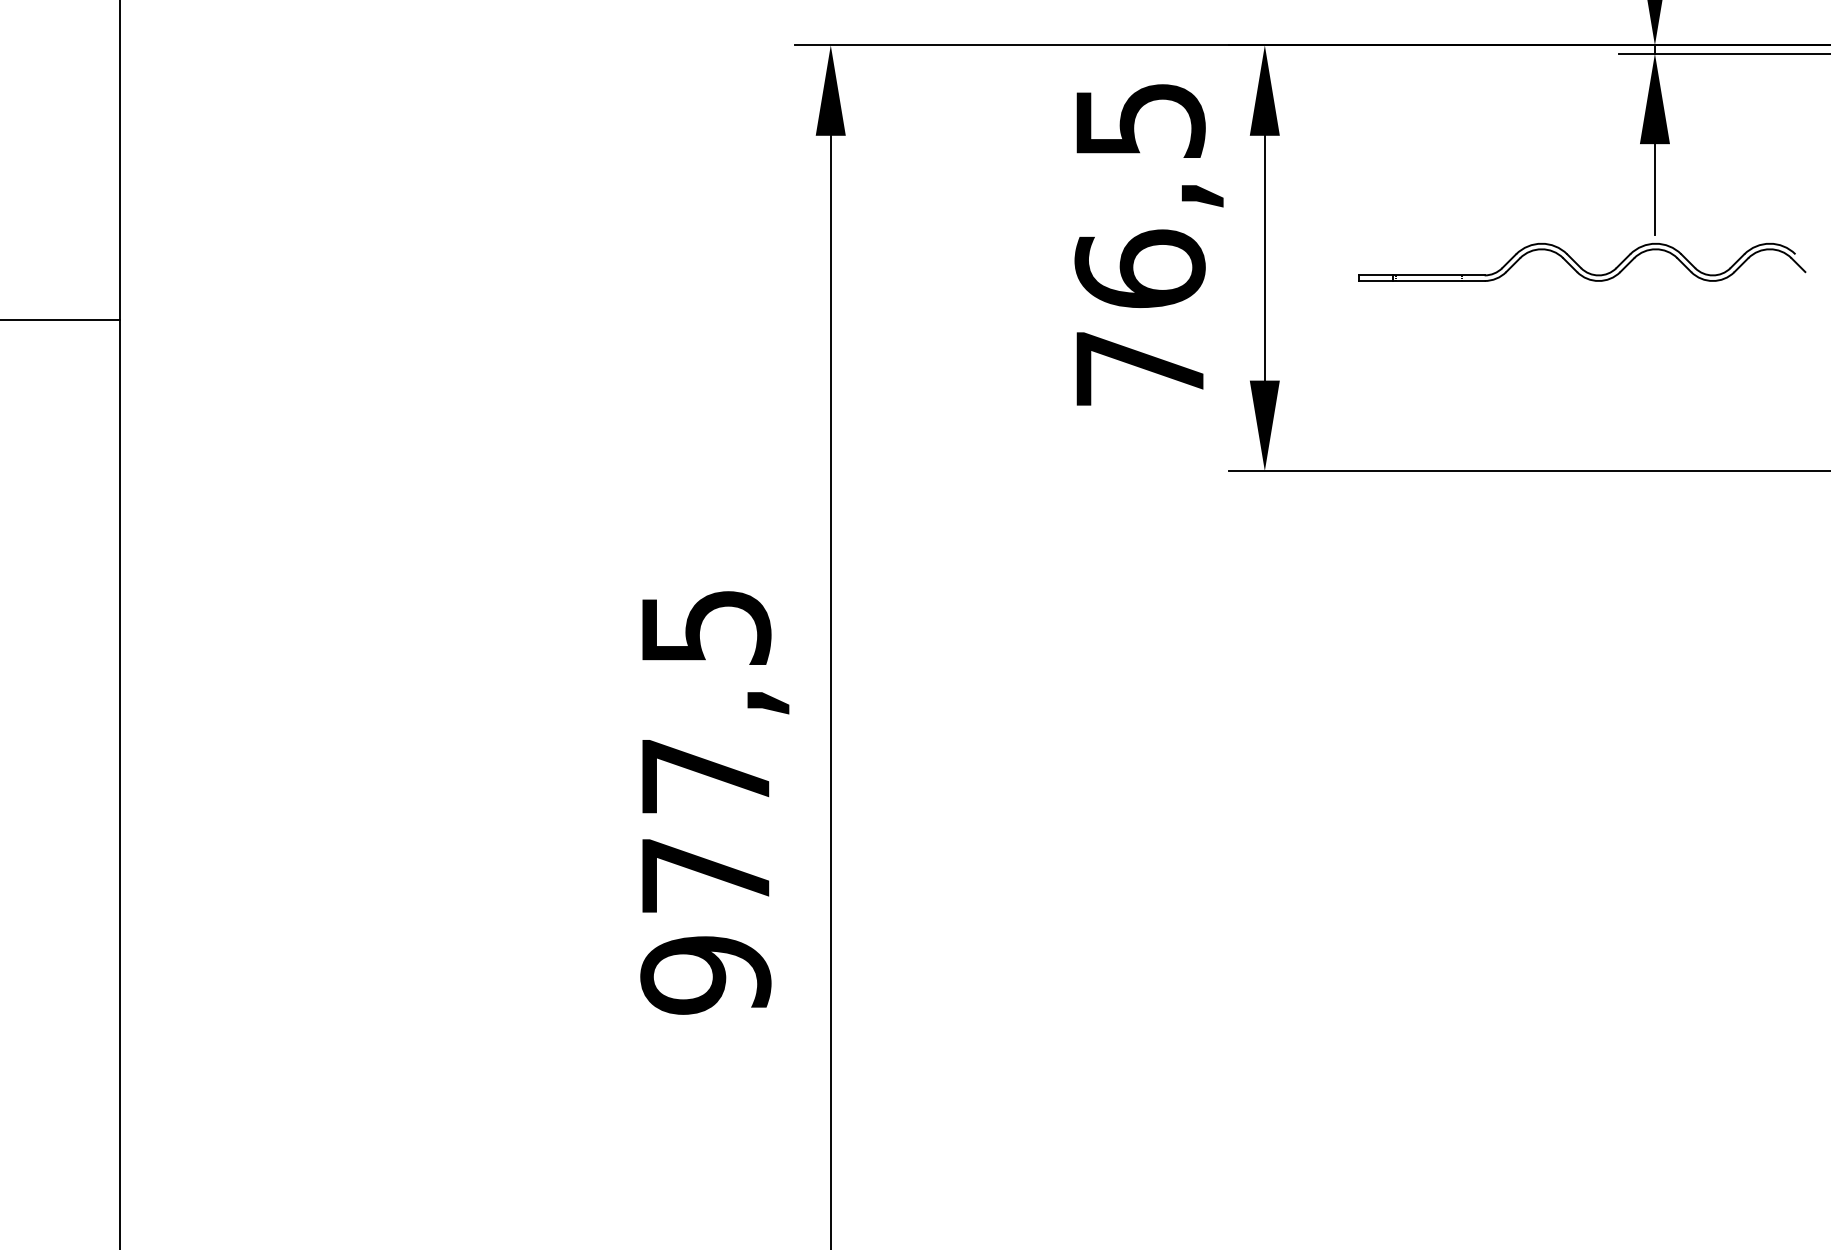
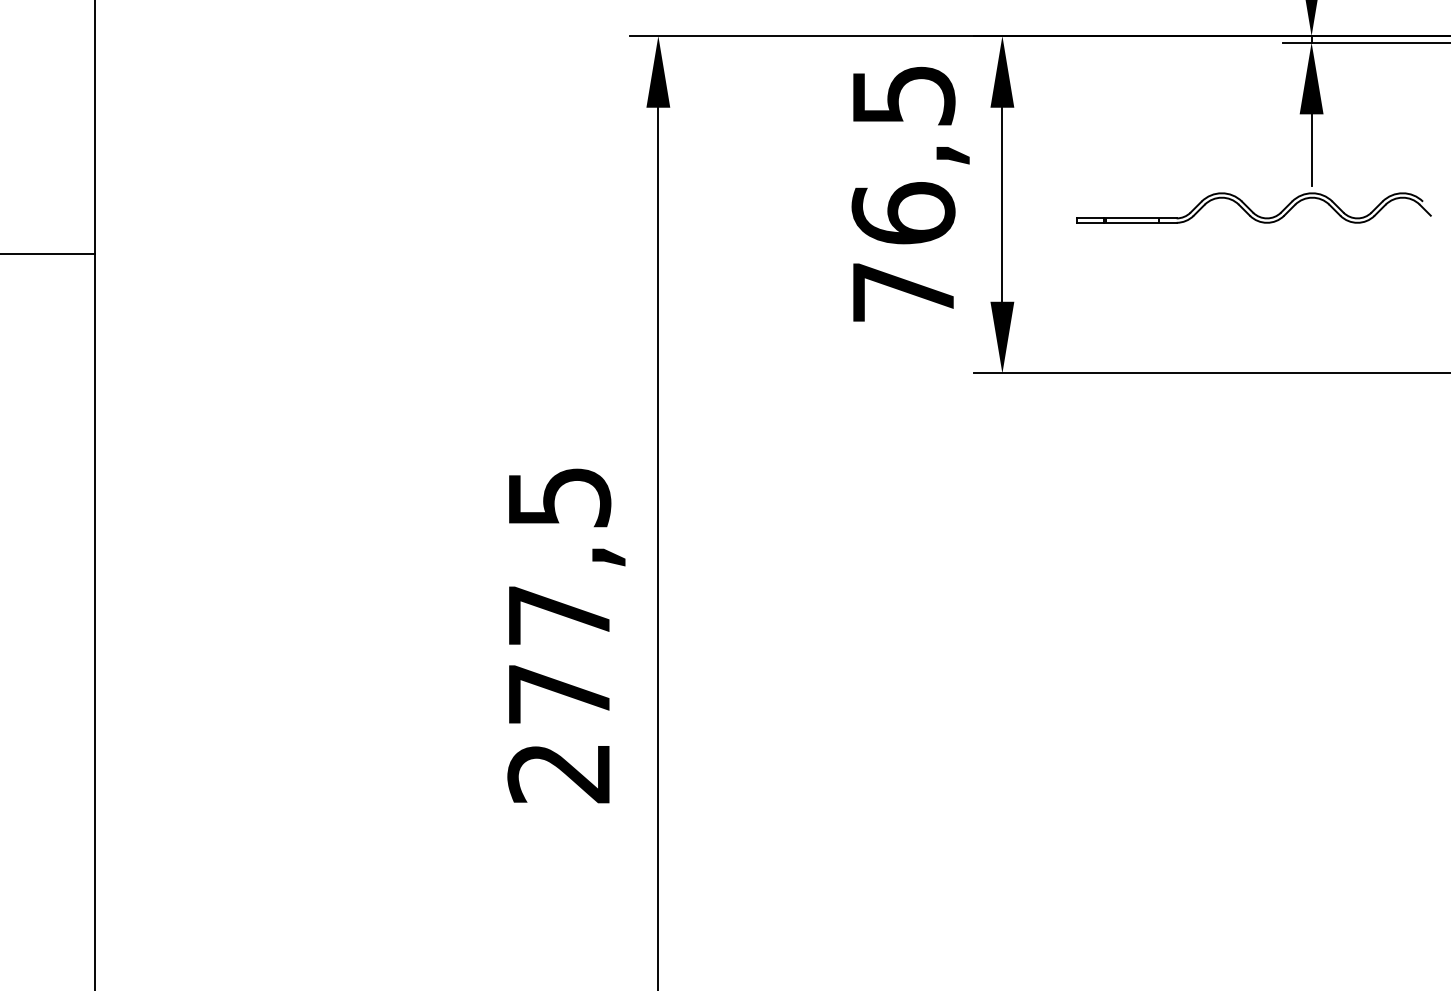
text: (706, 975) -> (559, 773), 977,5 -> 277,5

